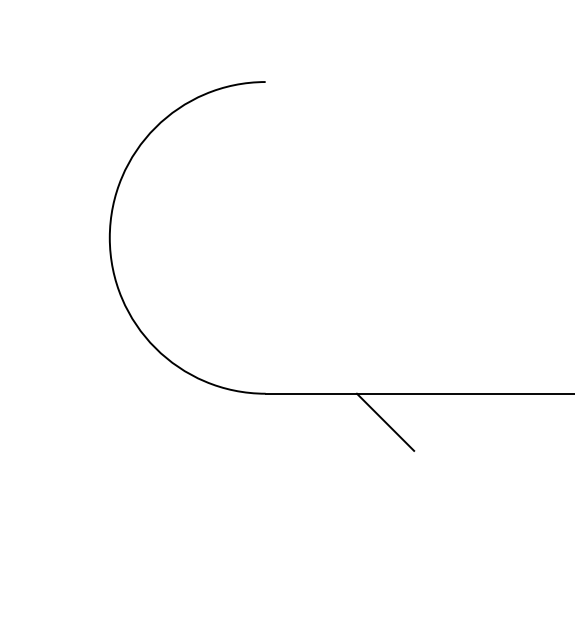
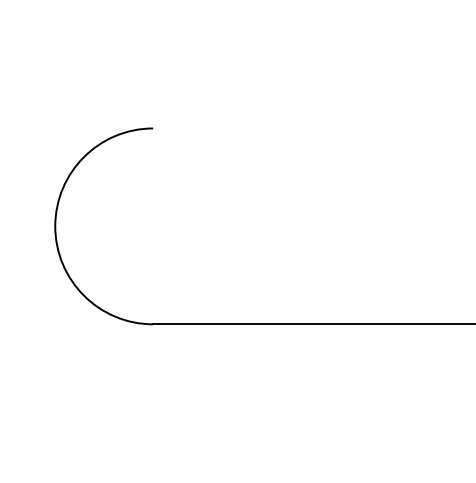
line: (385, 422) -> (228, 342), removed

